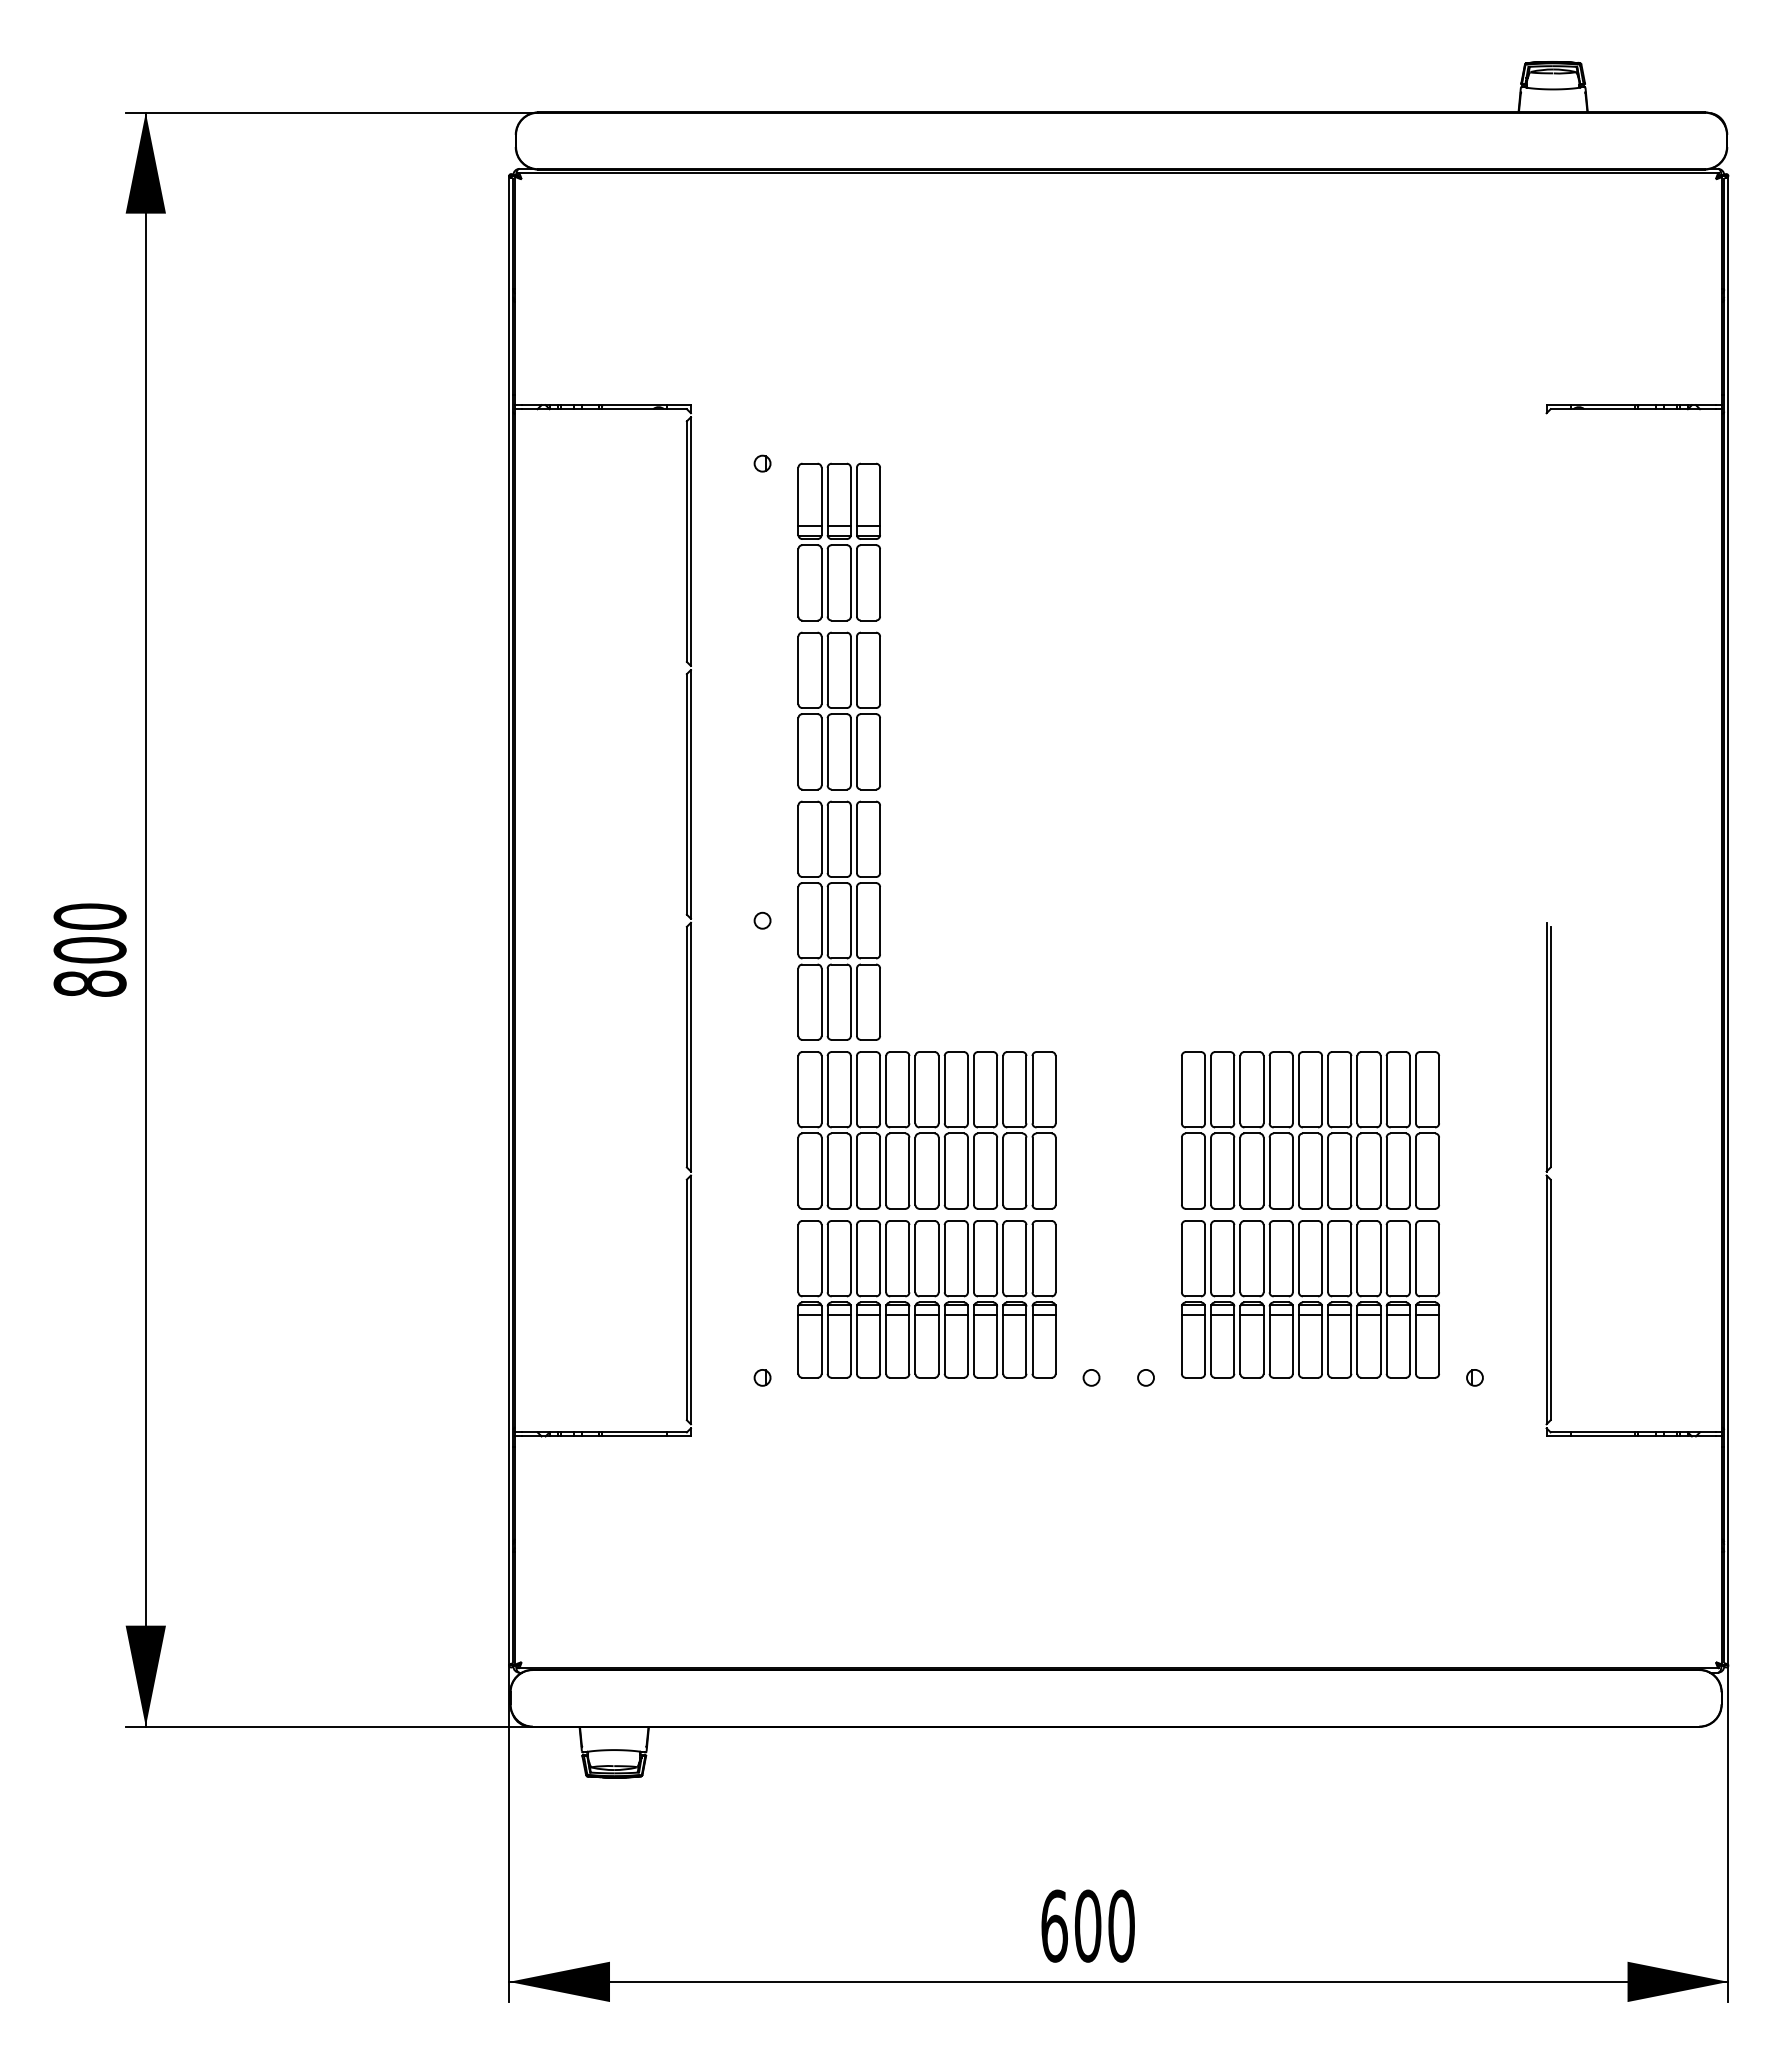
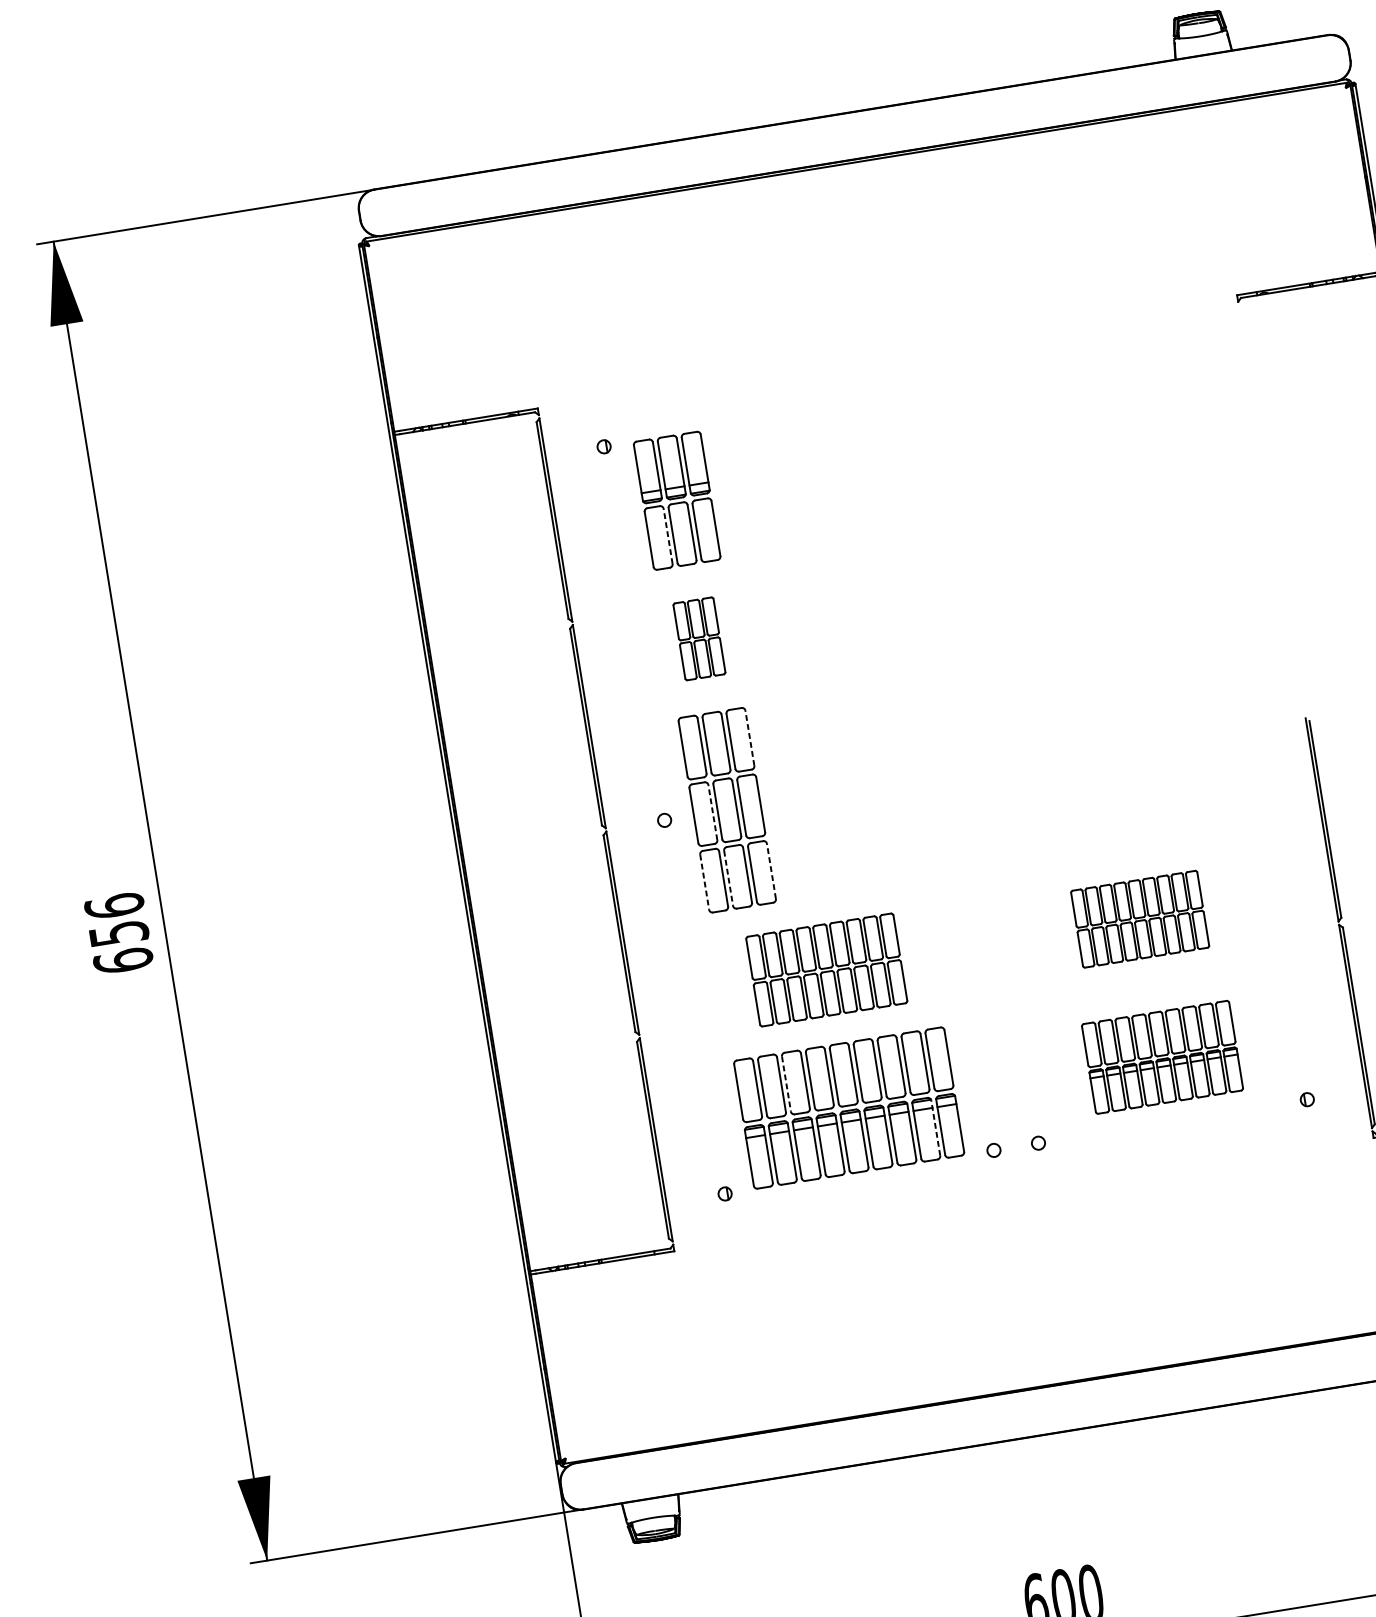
line: (821, 582) -> (668, 536), solid -> dashed
part: (838, 710) -> (698, 638), size x0.6
line: (880, 839) -> (750, 738), solid -> dashed
line: (821, 920) -> (712, 812), solid -> dashed
text: (89, 949) -> (118, 932), 800 -> 656
line: (798, 1002) -> (704, 882), solid -> dashed
line: (827, 1002) -> (728, 878), solid -> dashed
line: (880, 1002) -> (771, 871), solid -> dashed
part: (926, 1130) -> (826, 970), size x0.7
part: (1310, 1130) -> (1140, 919), size x0.6
line: (856, 1258) -> (786, 1083), solid -> dashed
part: (1310, 1299) -> (1162, 1057), size x0.7
line: (1026, 1340) -> (935, 1128), solid -> dashed

